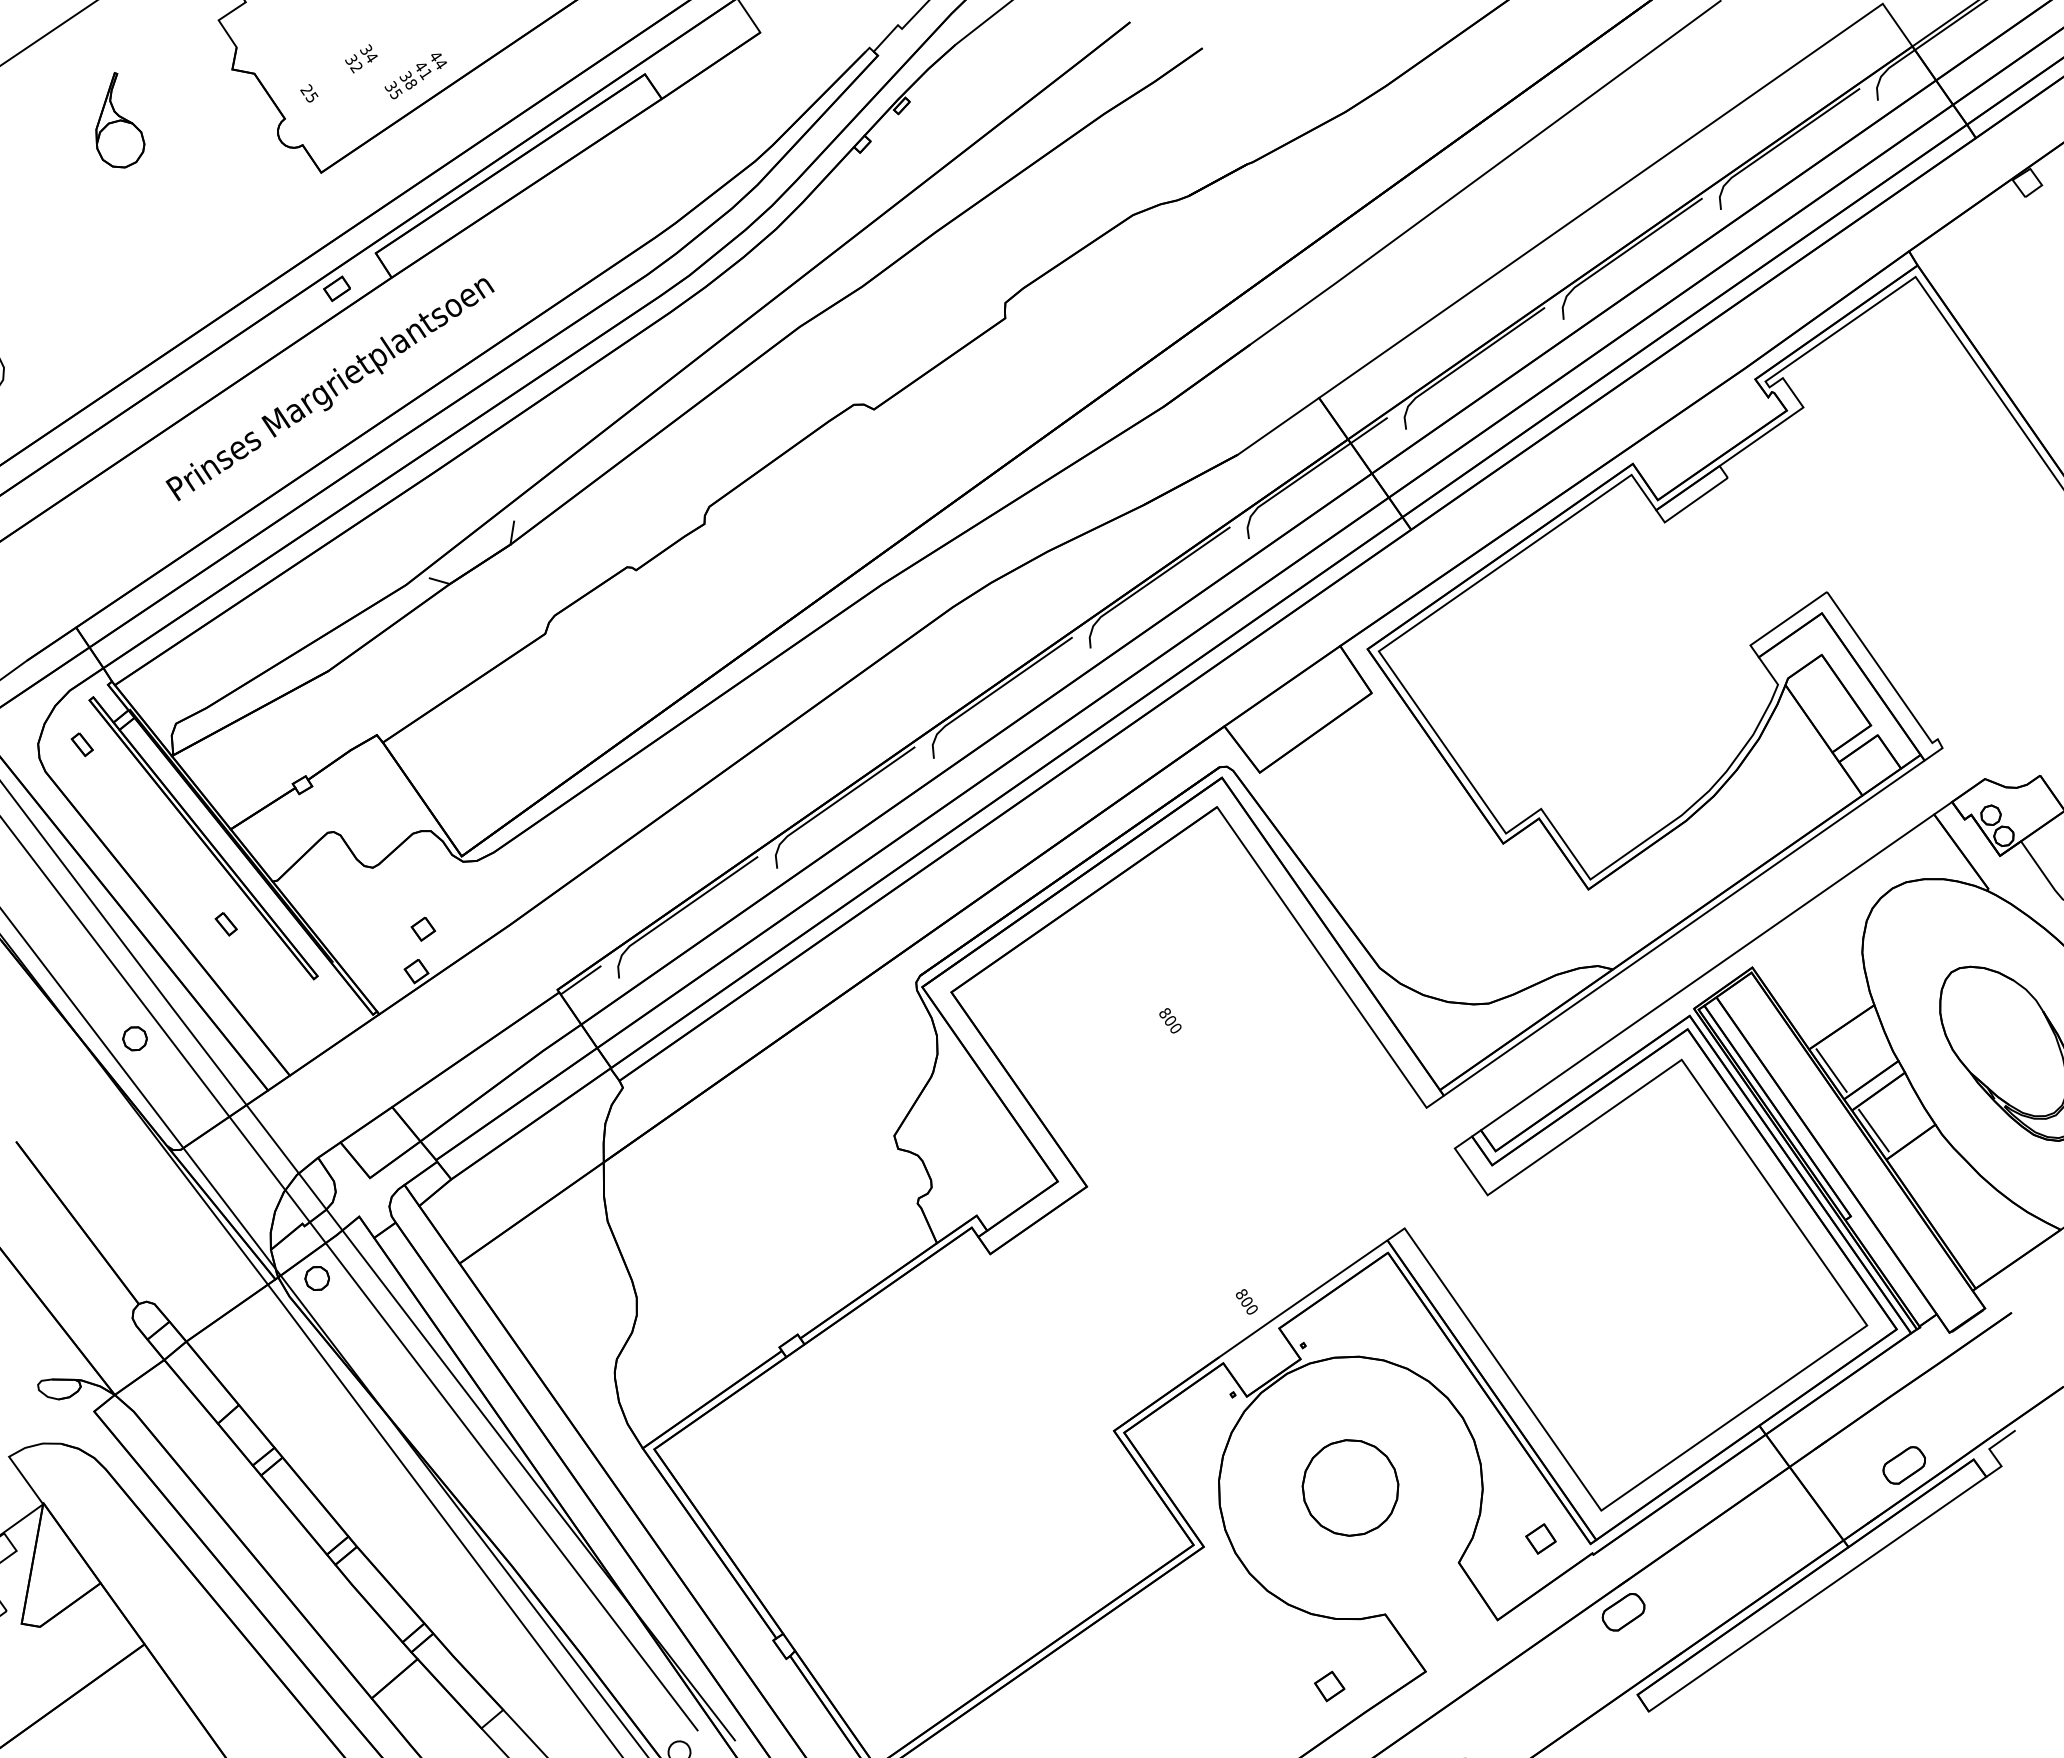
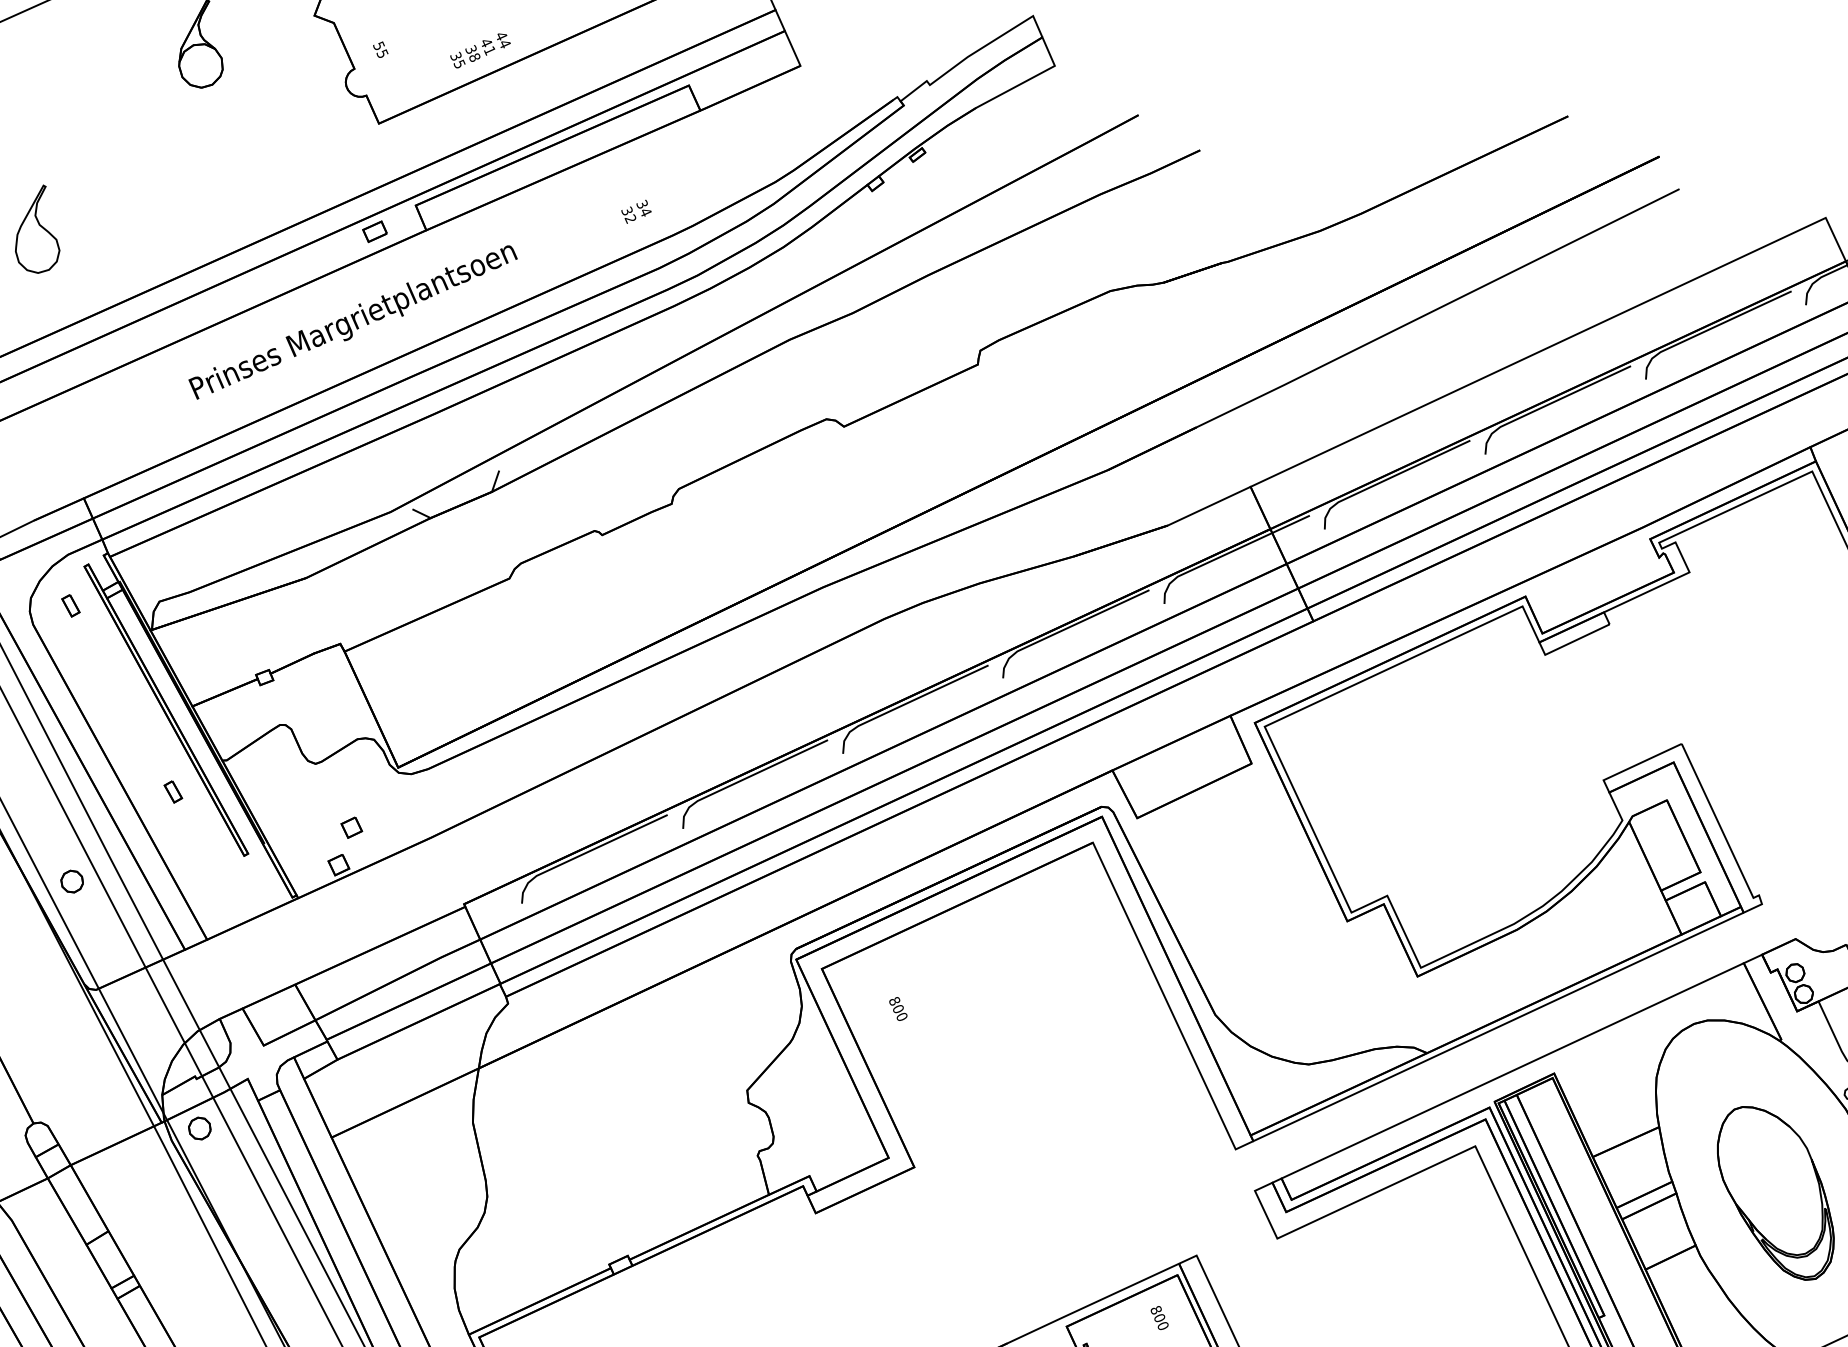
text: (361, 58) -> (636, 211), moved
text: (306, 89) -> (378, 45), 25 -> 55
line: (580, 980) -> (486, 899), removed
text: (1170, 1020) -> (898, 1008), moved
line: (1831, 1070) -> (1609, 1179), removed
line: (1873, 1130) -> (1638, 1240), removed
text: (1246, 1301) -> (1159, 1317), moved

